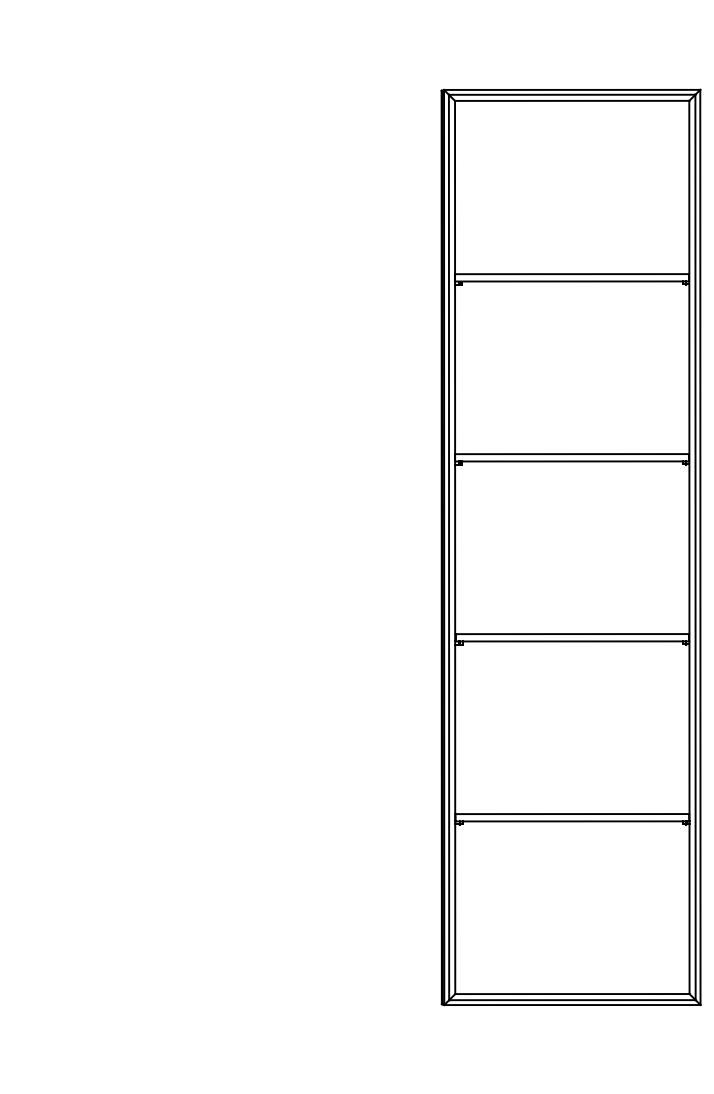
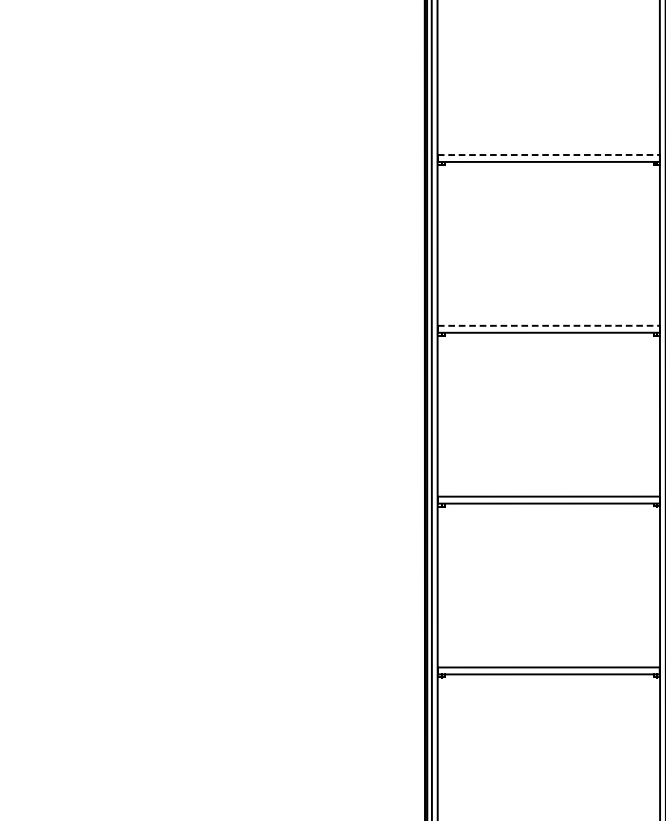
line: (572, 274) -> (549, 155), solid -> dashed
line: (572, 454) -> (549, 326), solid -> dashed

